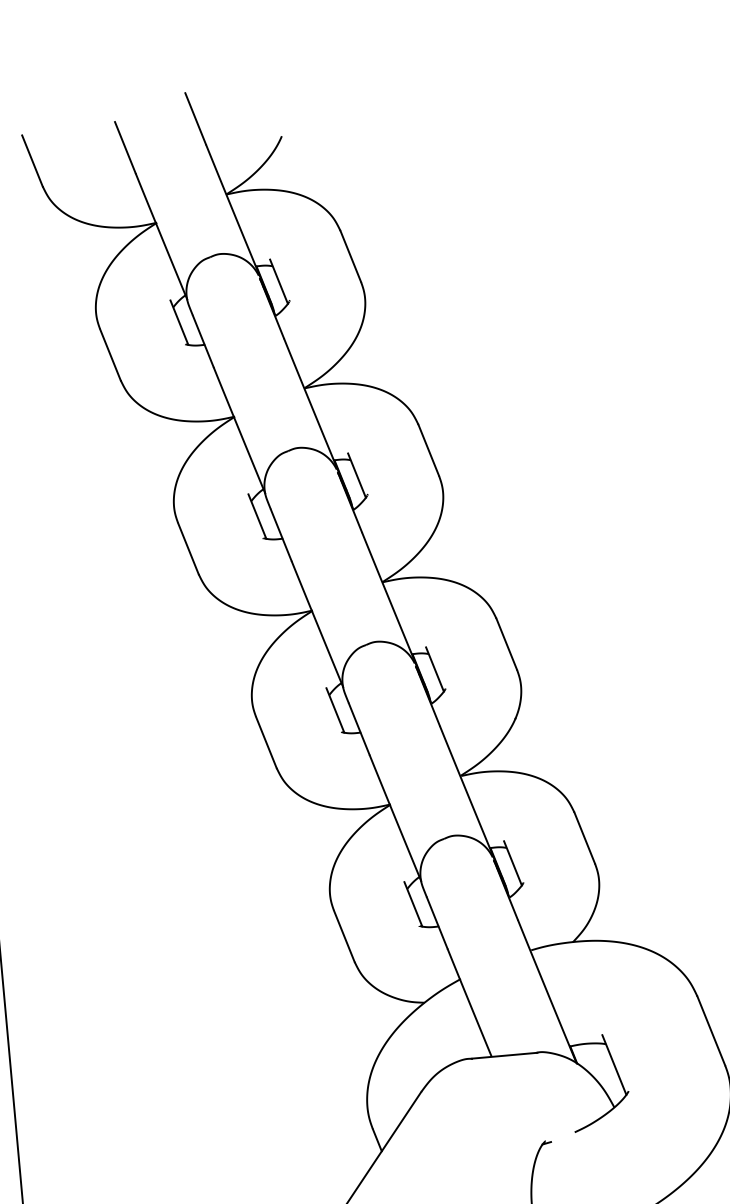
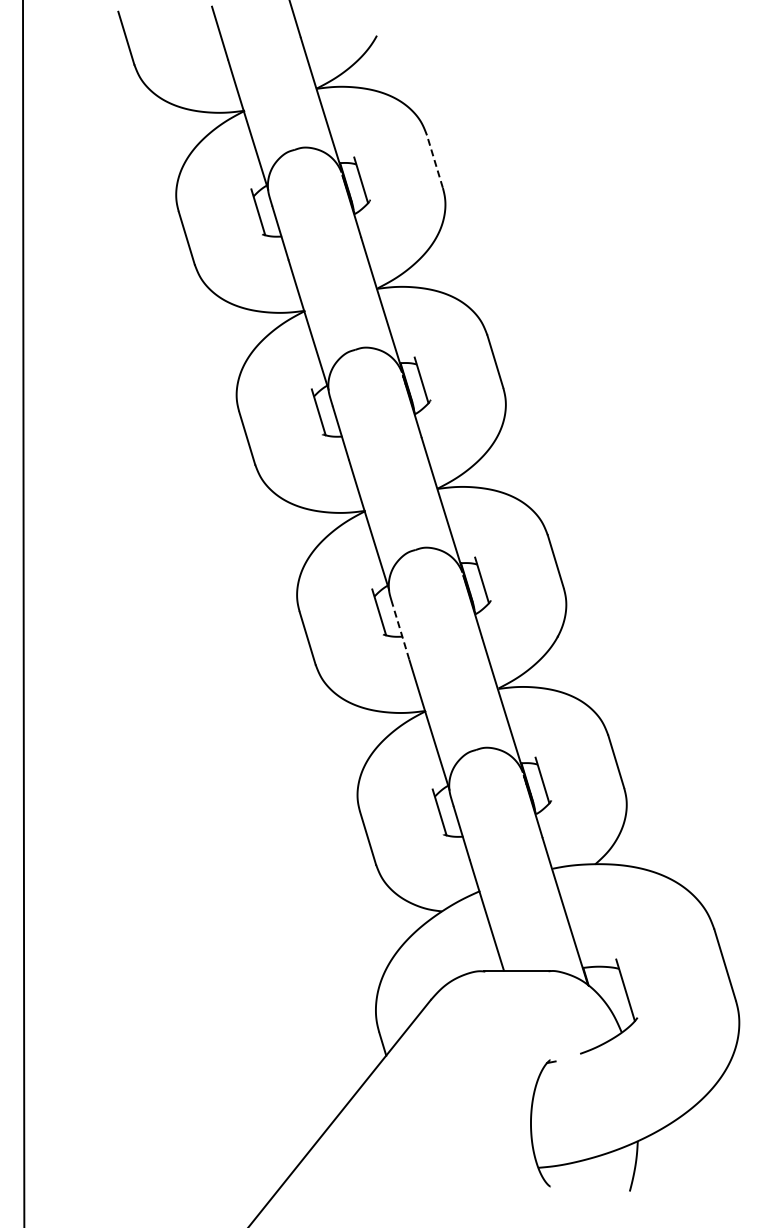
line: (350, 256) -> (434, 161), solid -> dashed
line: (359, 729) -> (401, 633), solid -> dashed

